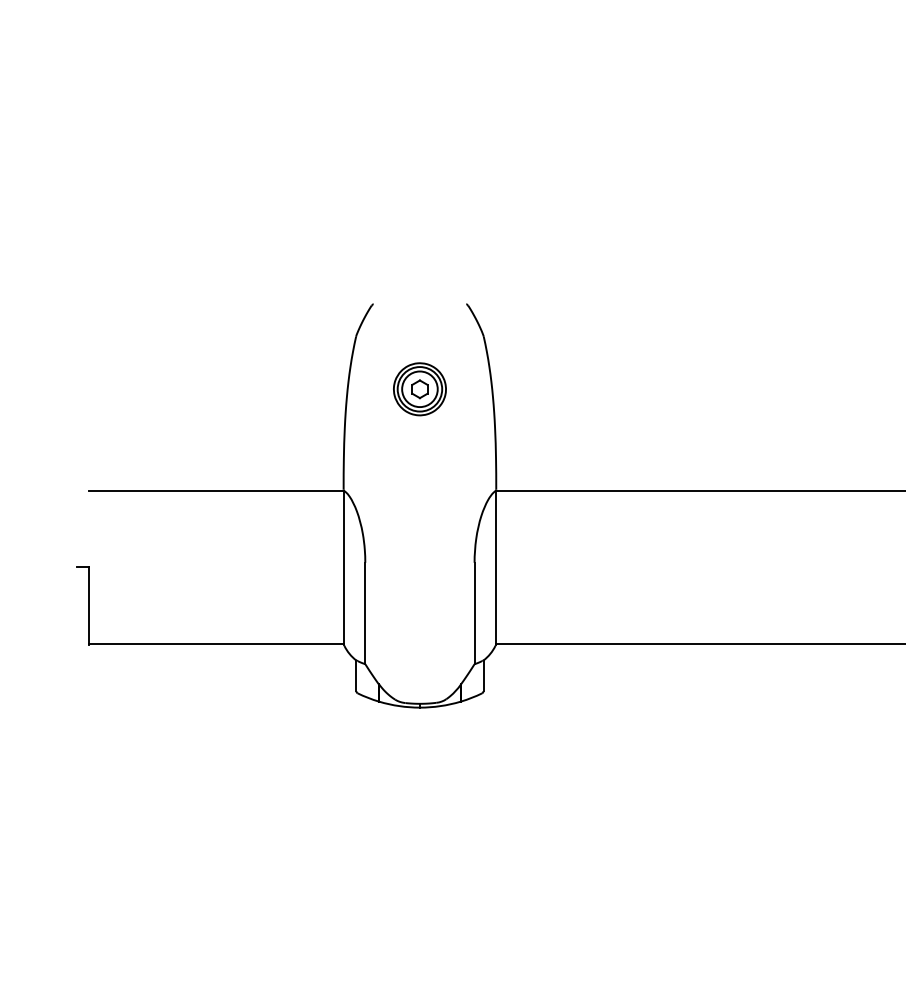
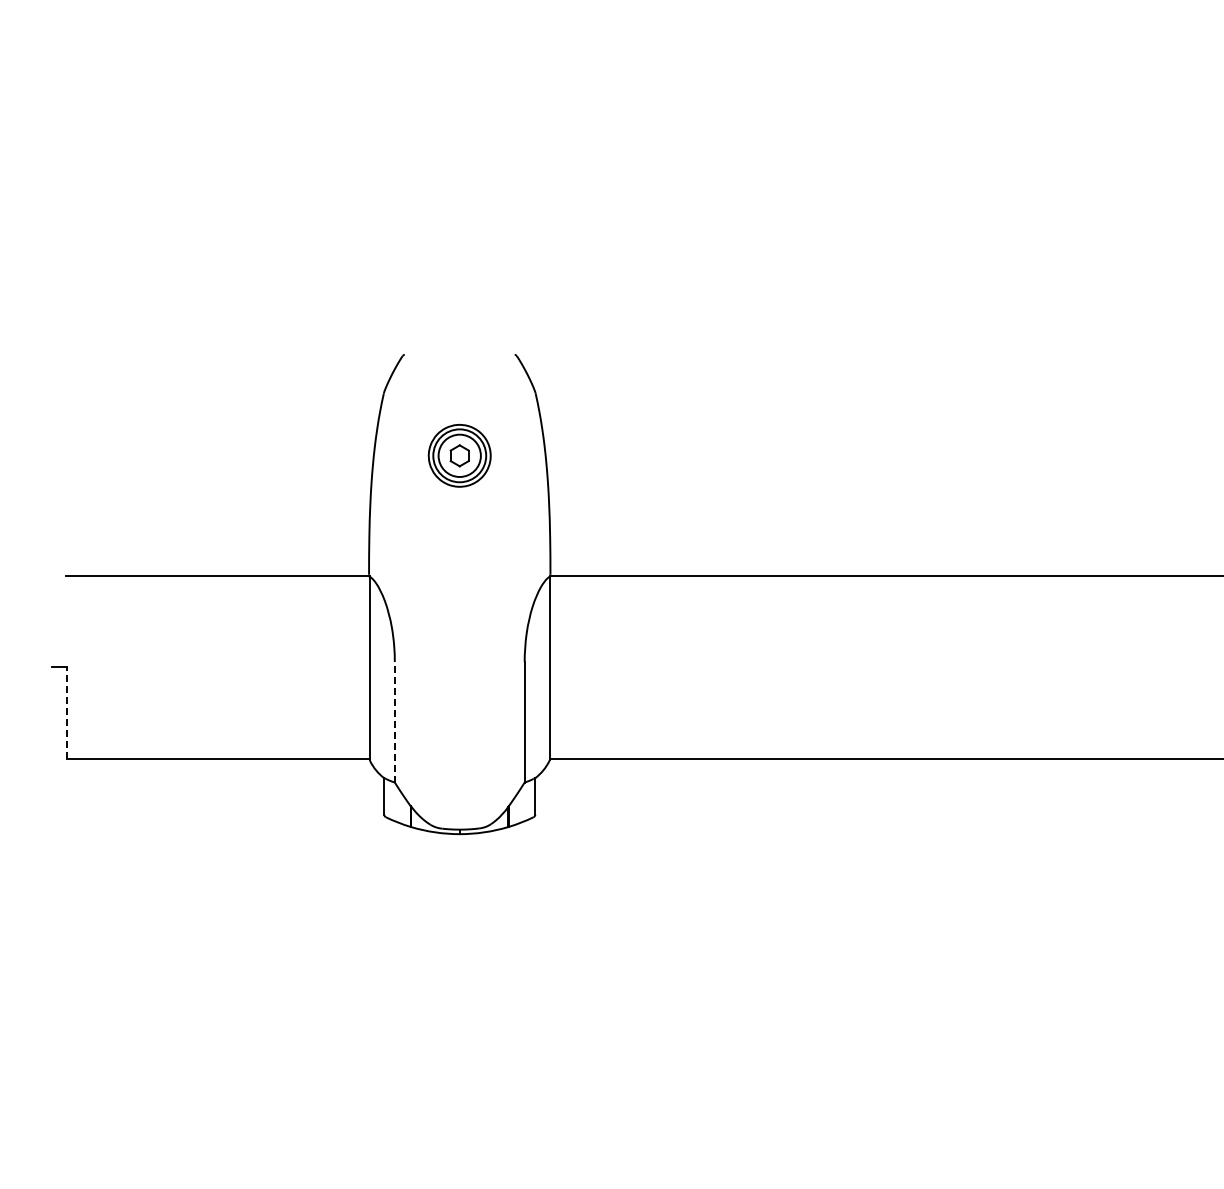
line: (89, 606) -> (66, 713), solid -> dashed
line: (365, 612) -> (394, 721), solid -> dashed

